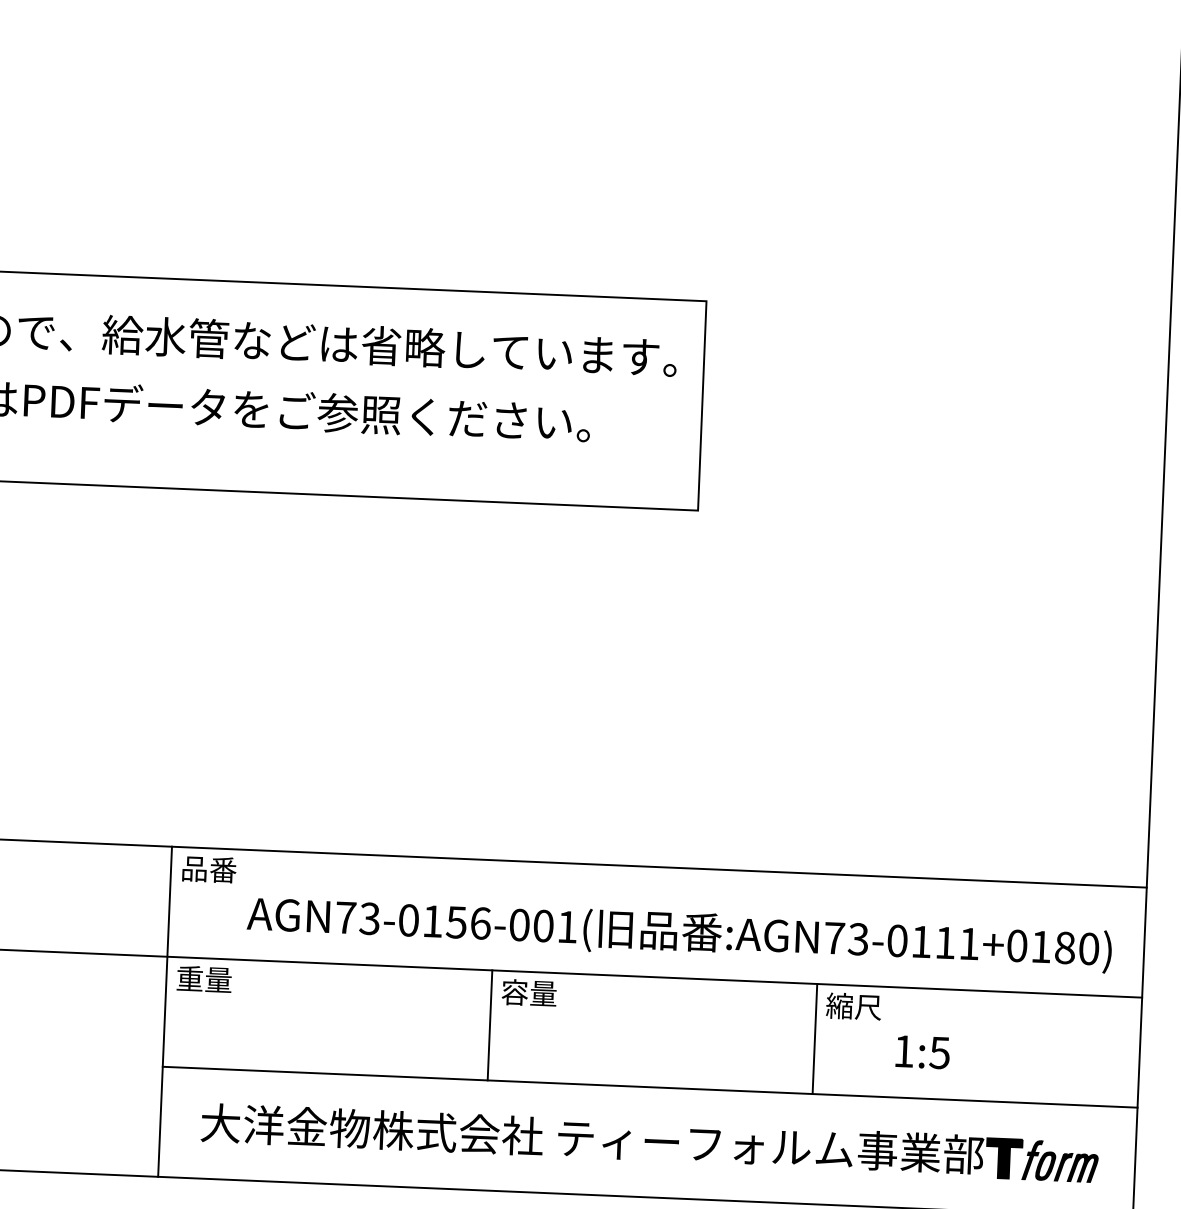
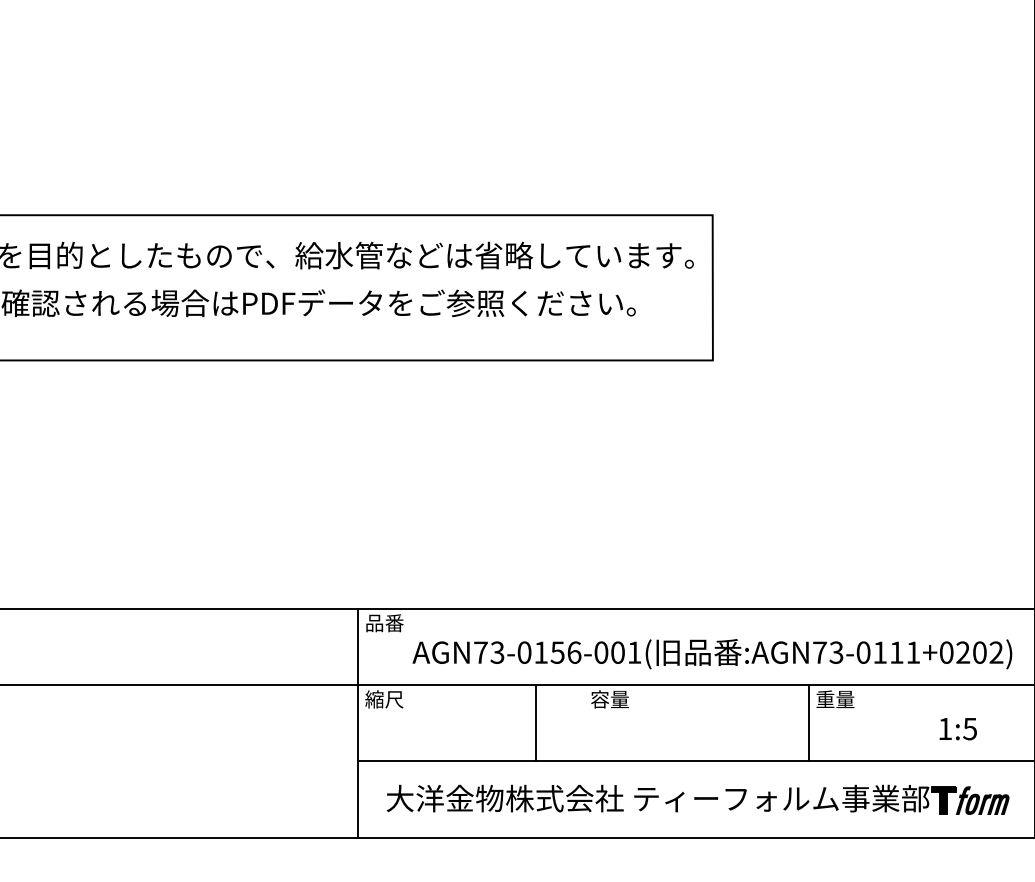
text: (1064, 947) -> (979, 652), :AGN73-0111+0180) -> :AGN73-0111+0202)
text: (204, 979) -> (384, 699), 重量 -> 縮尺
text: (854, 1006) -> (835, 699), 縮尺 -> 重量
line: (489, 1024) -> (535, 722), moved
text: (921, 1052) -> (957, 729), moved

